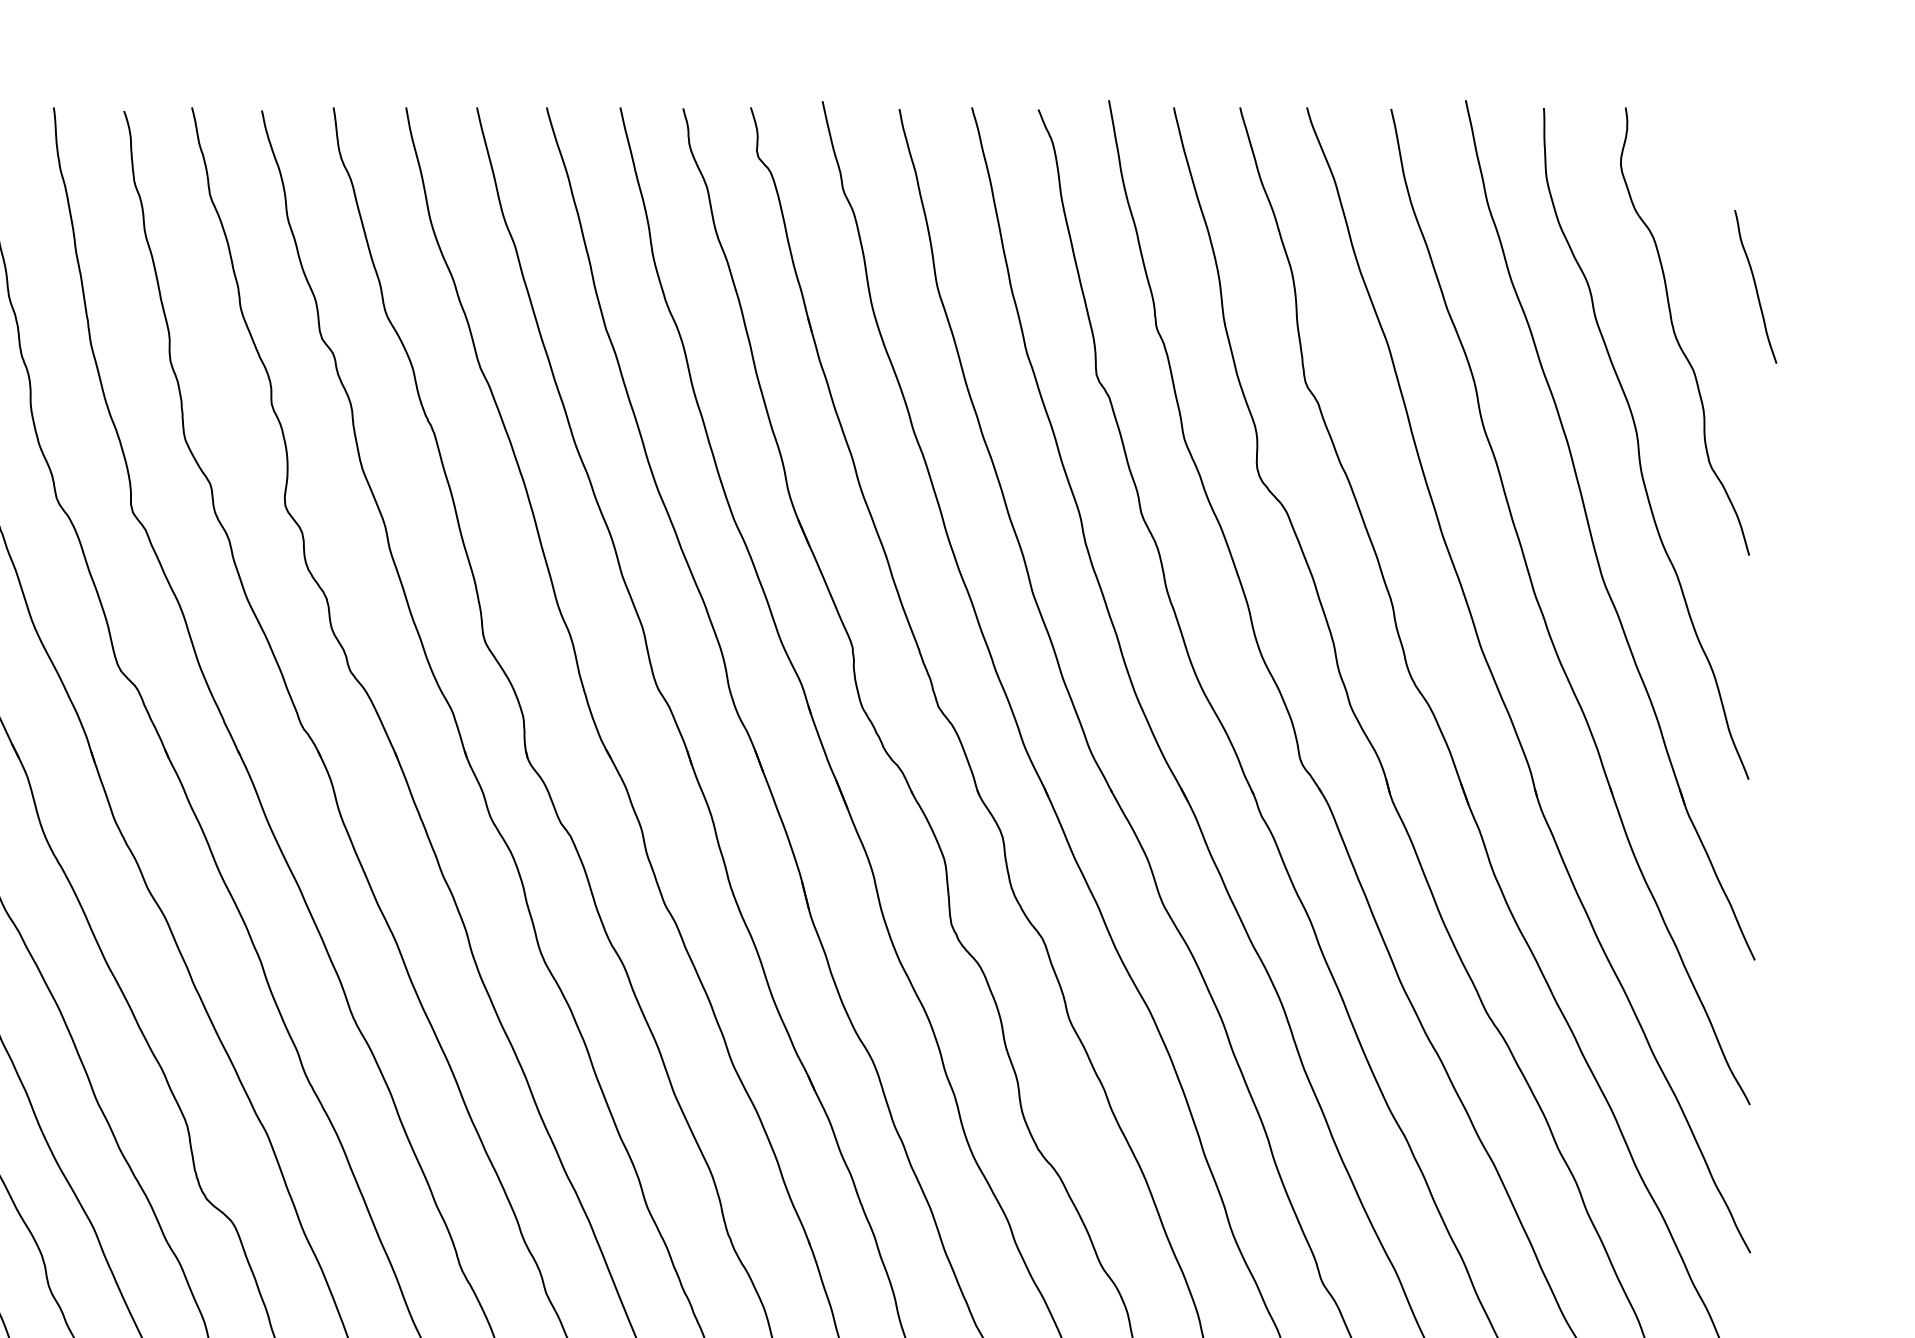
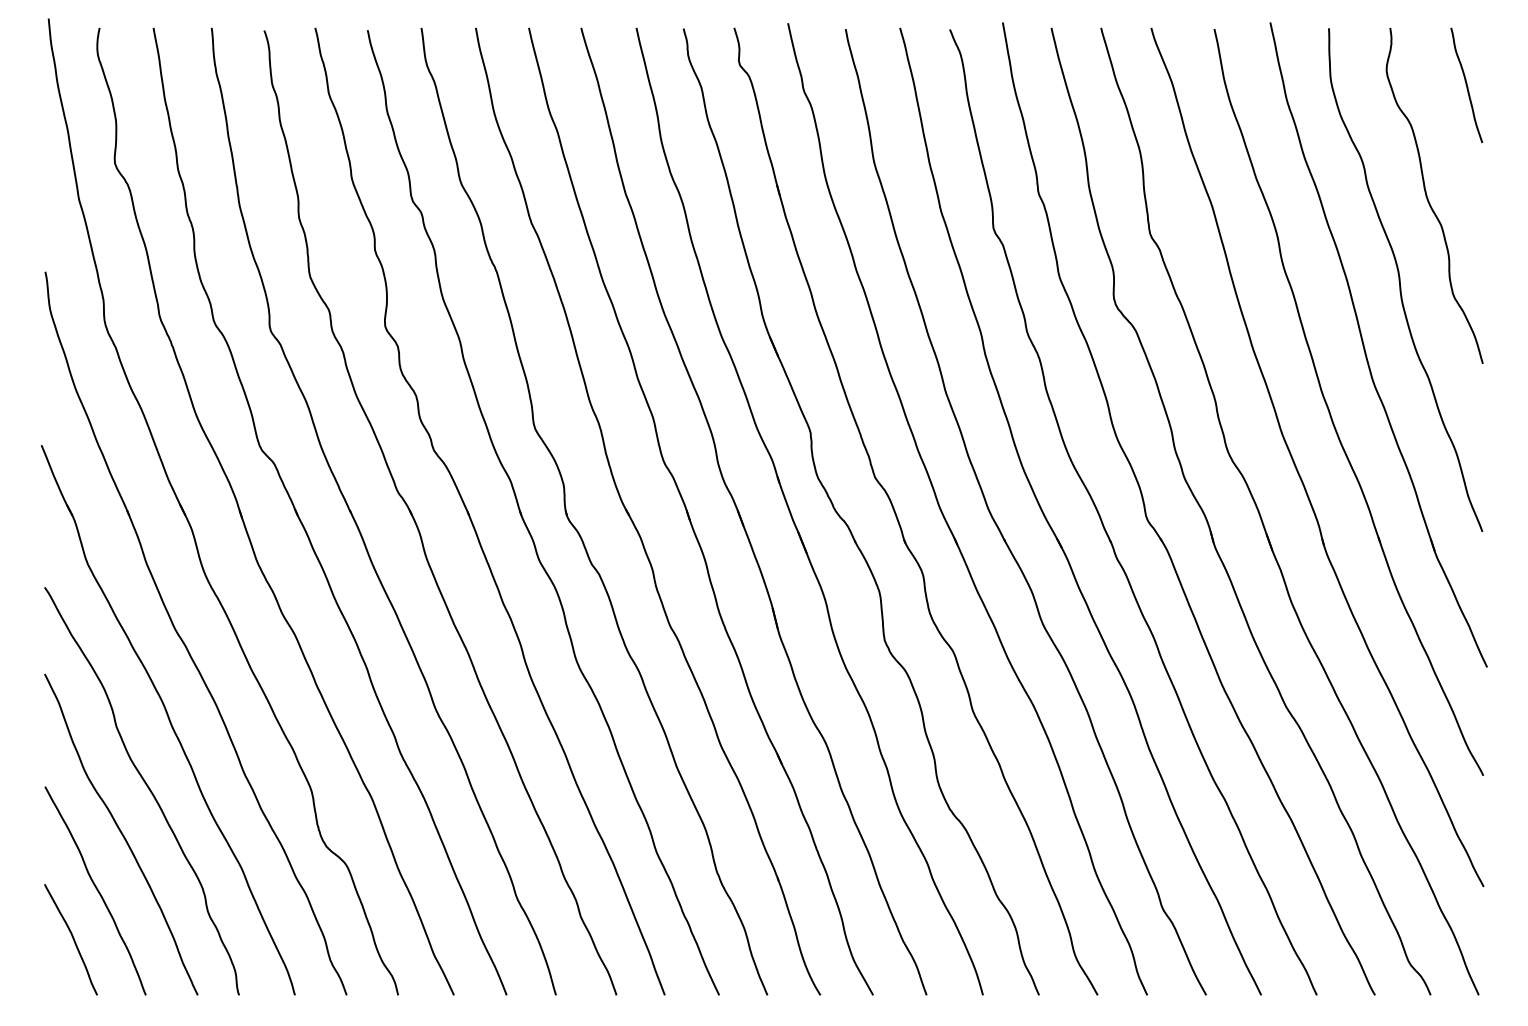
curve: (1755, 286) -> (1466, 85), moved

